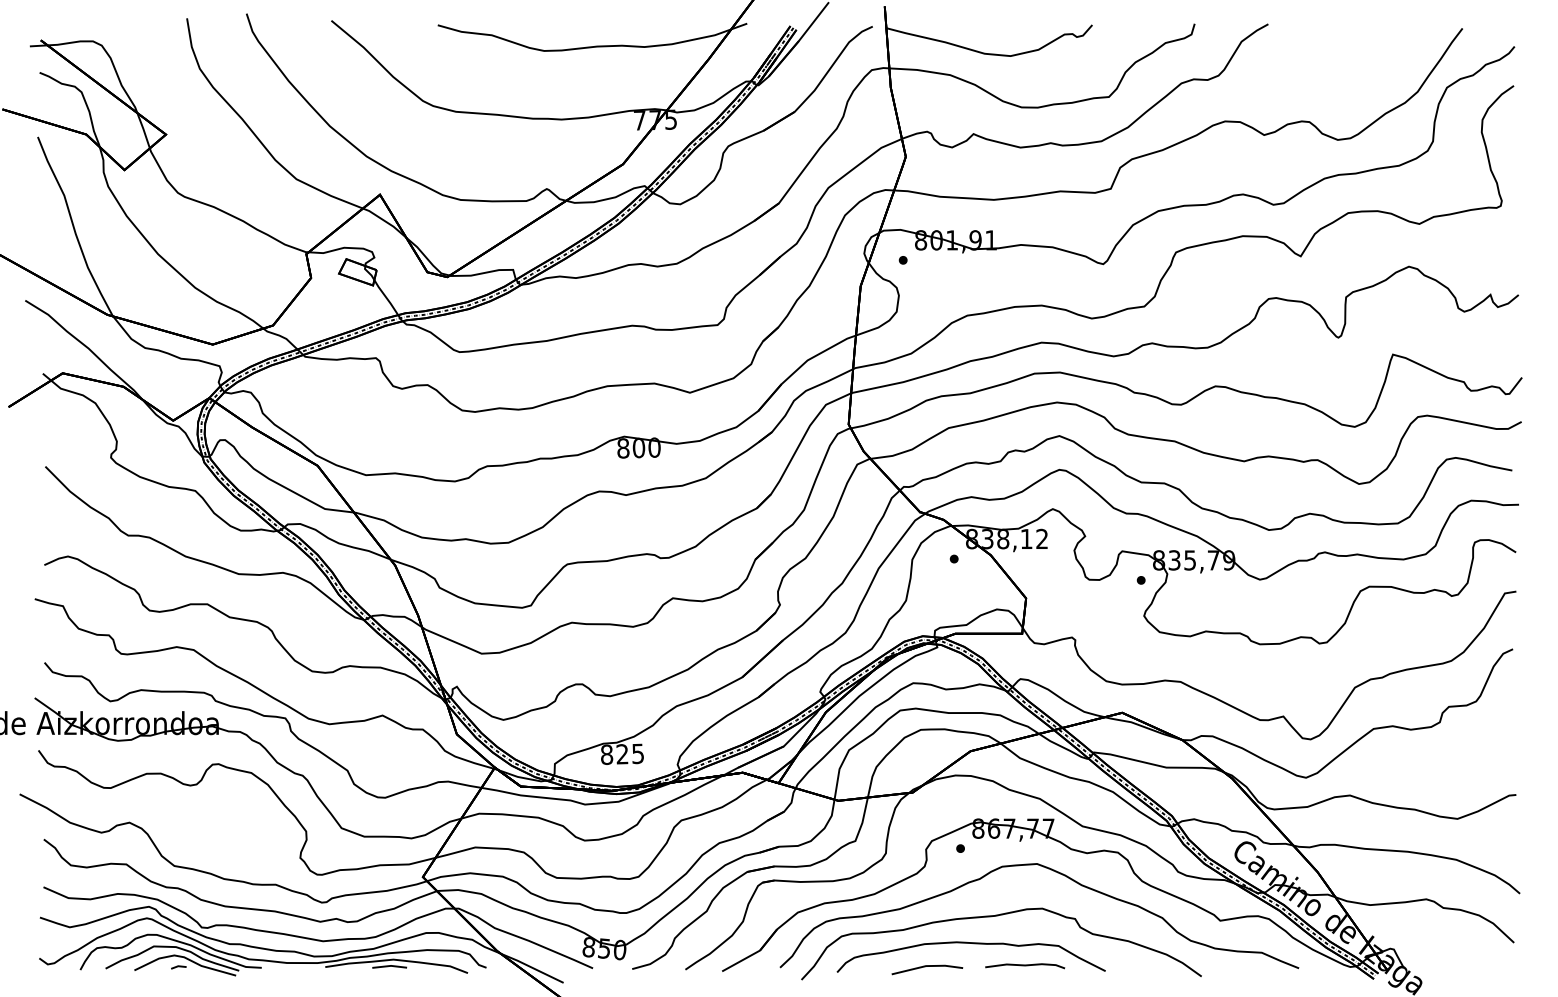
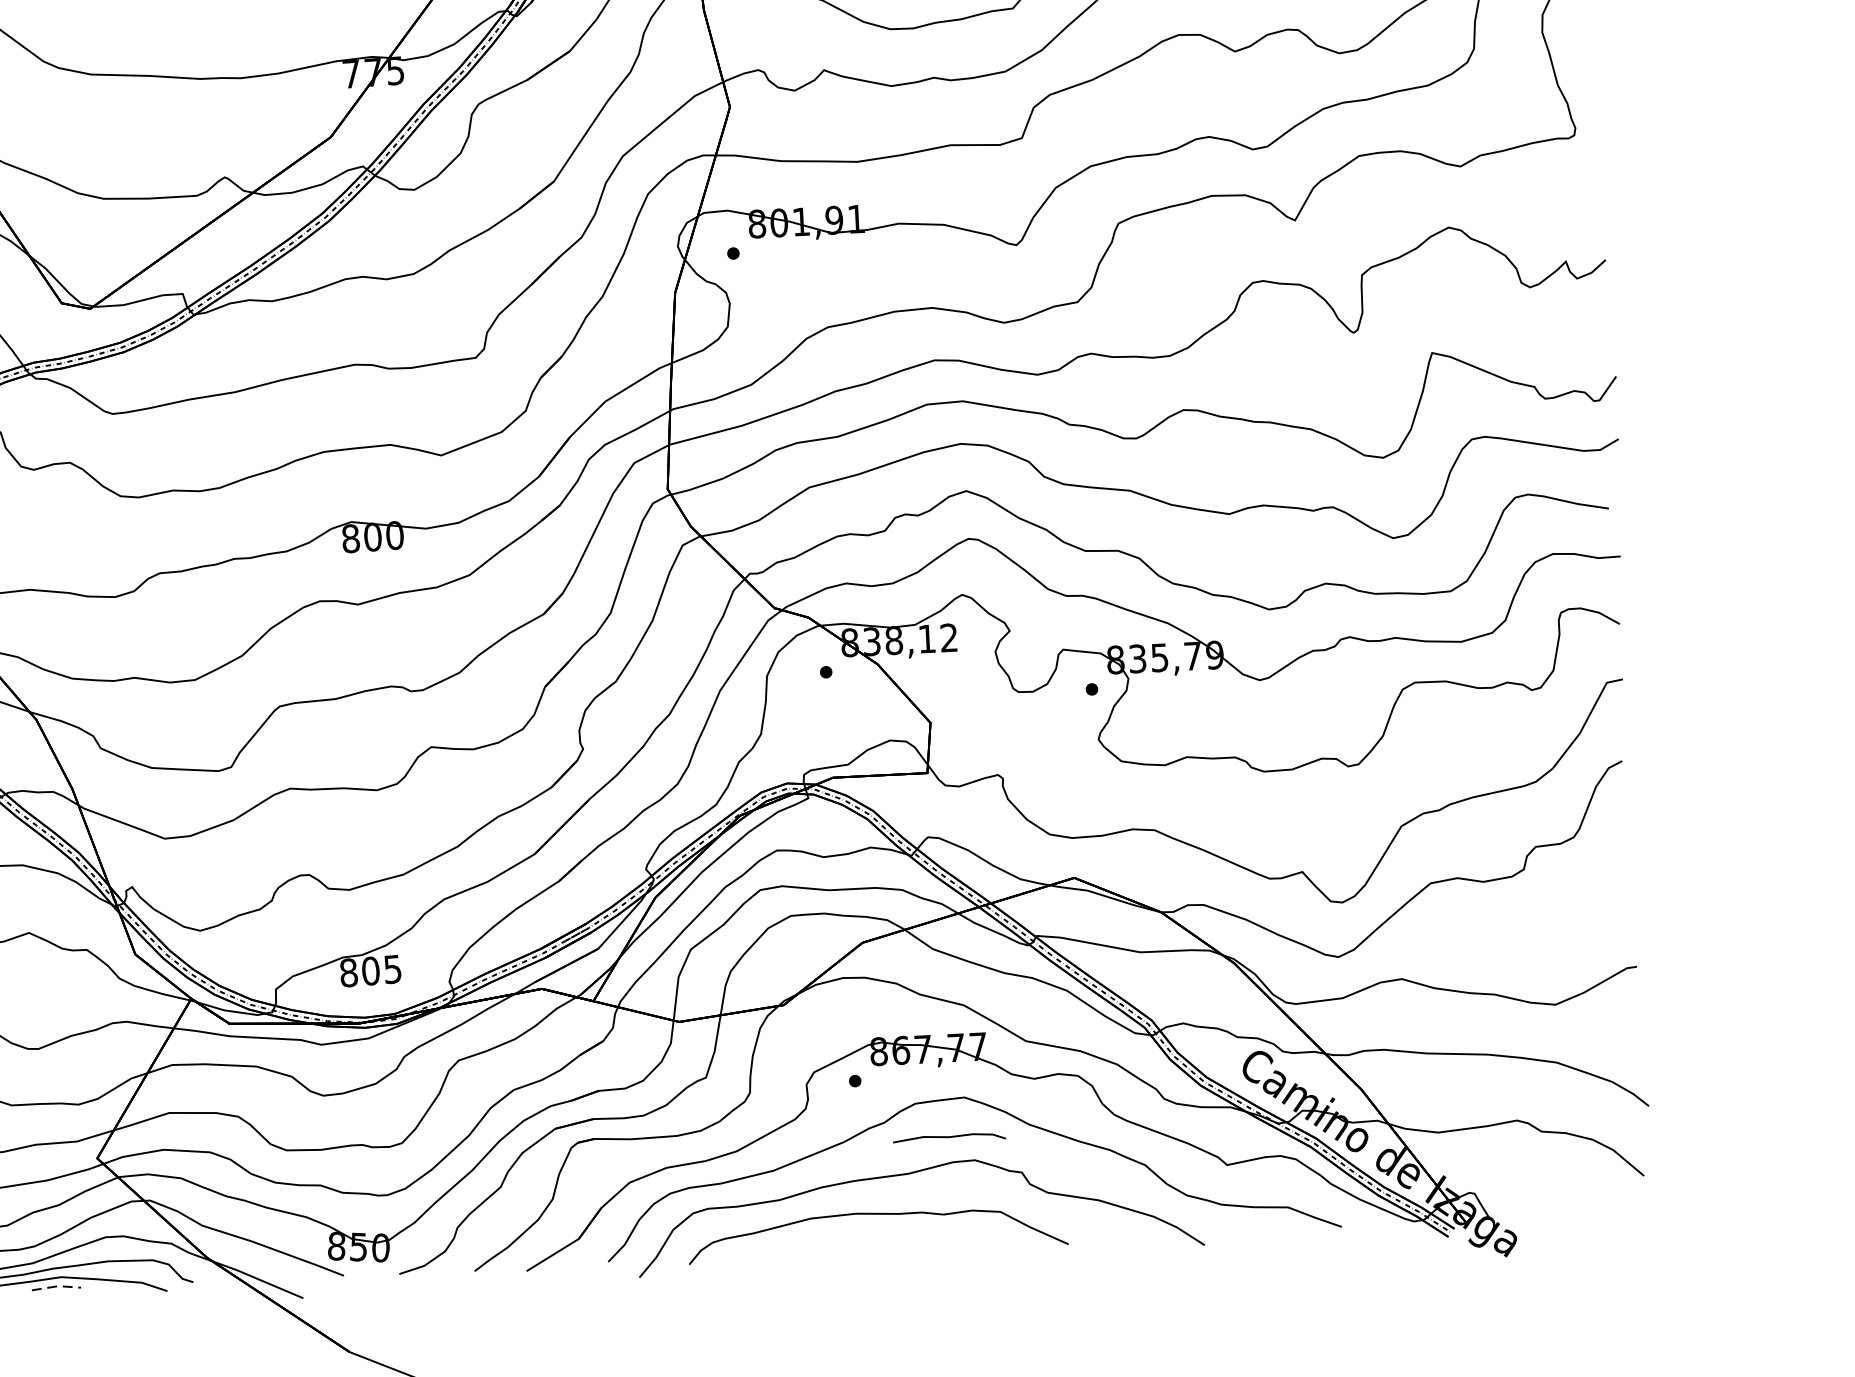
text: (622, 754) -> (370, 971), 825 -> 805
line: (391, 965) -> (58, 1285), solid -> dashed
curve: (1025, 966) -> (949, 1138), moved
line: (925, 967) -> (813, 1251), removed

